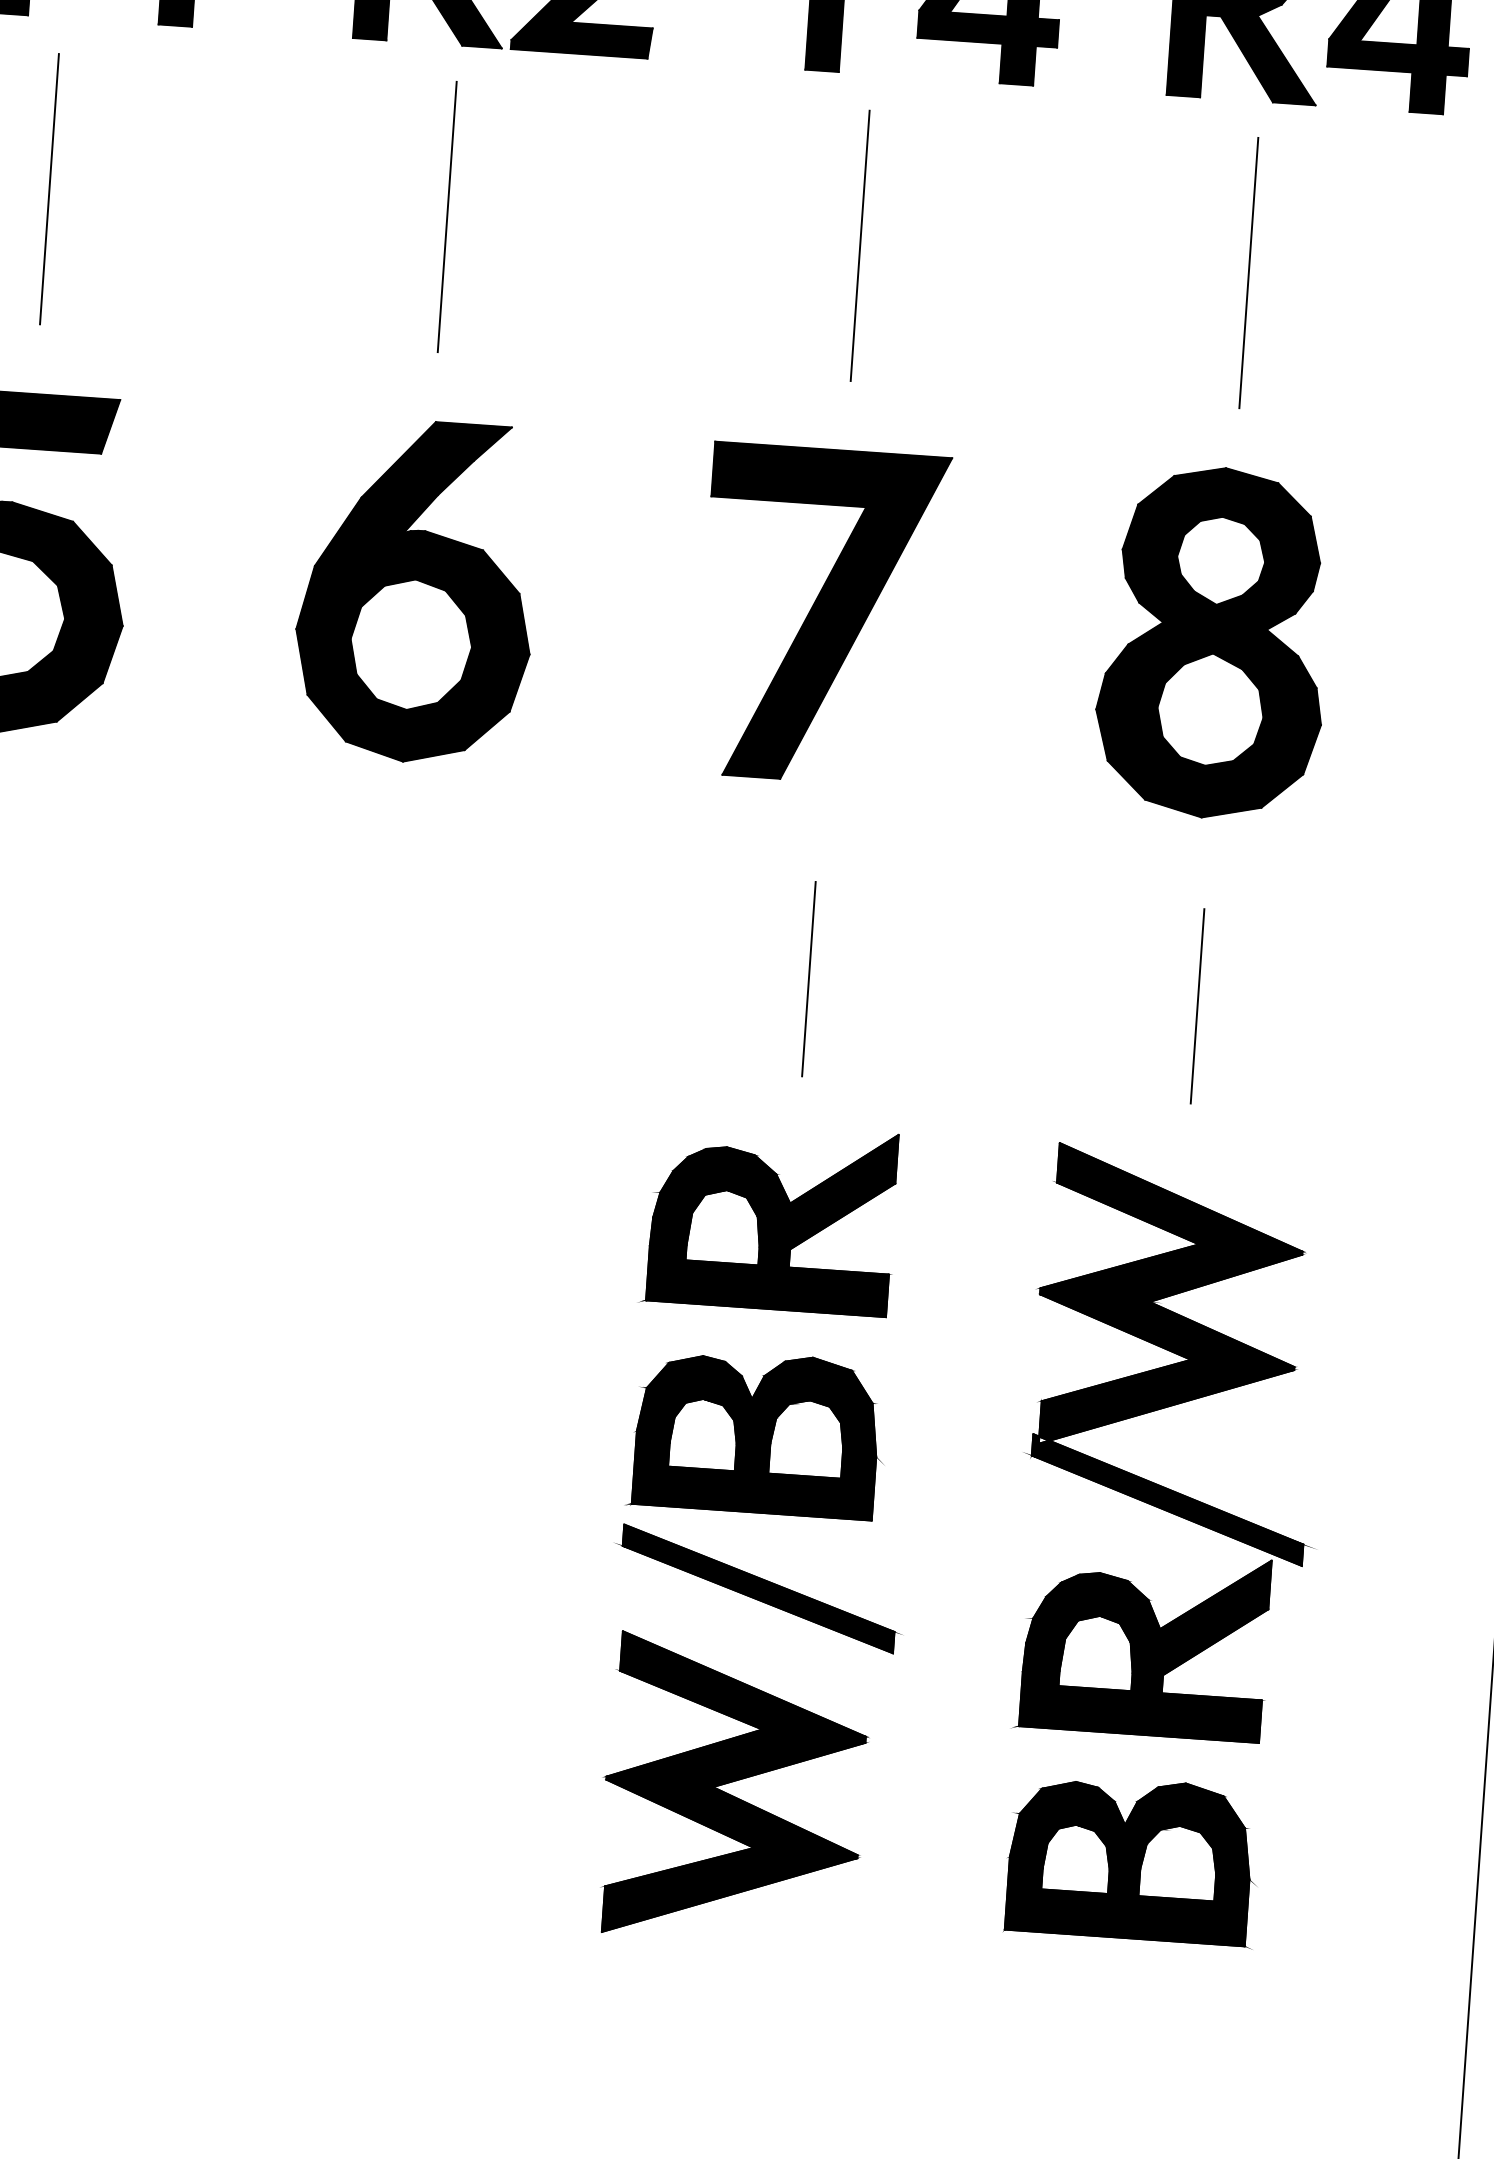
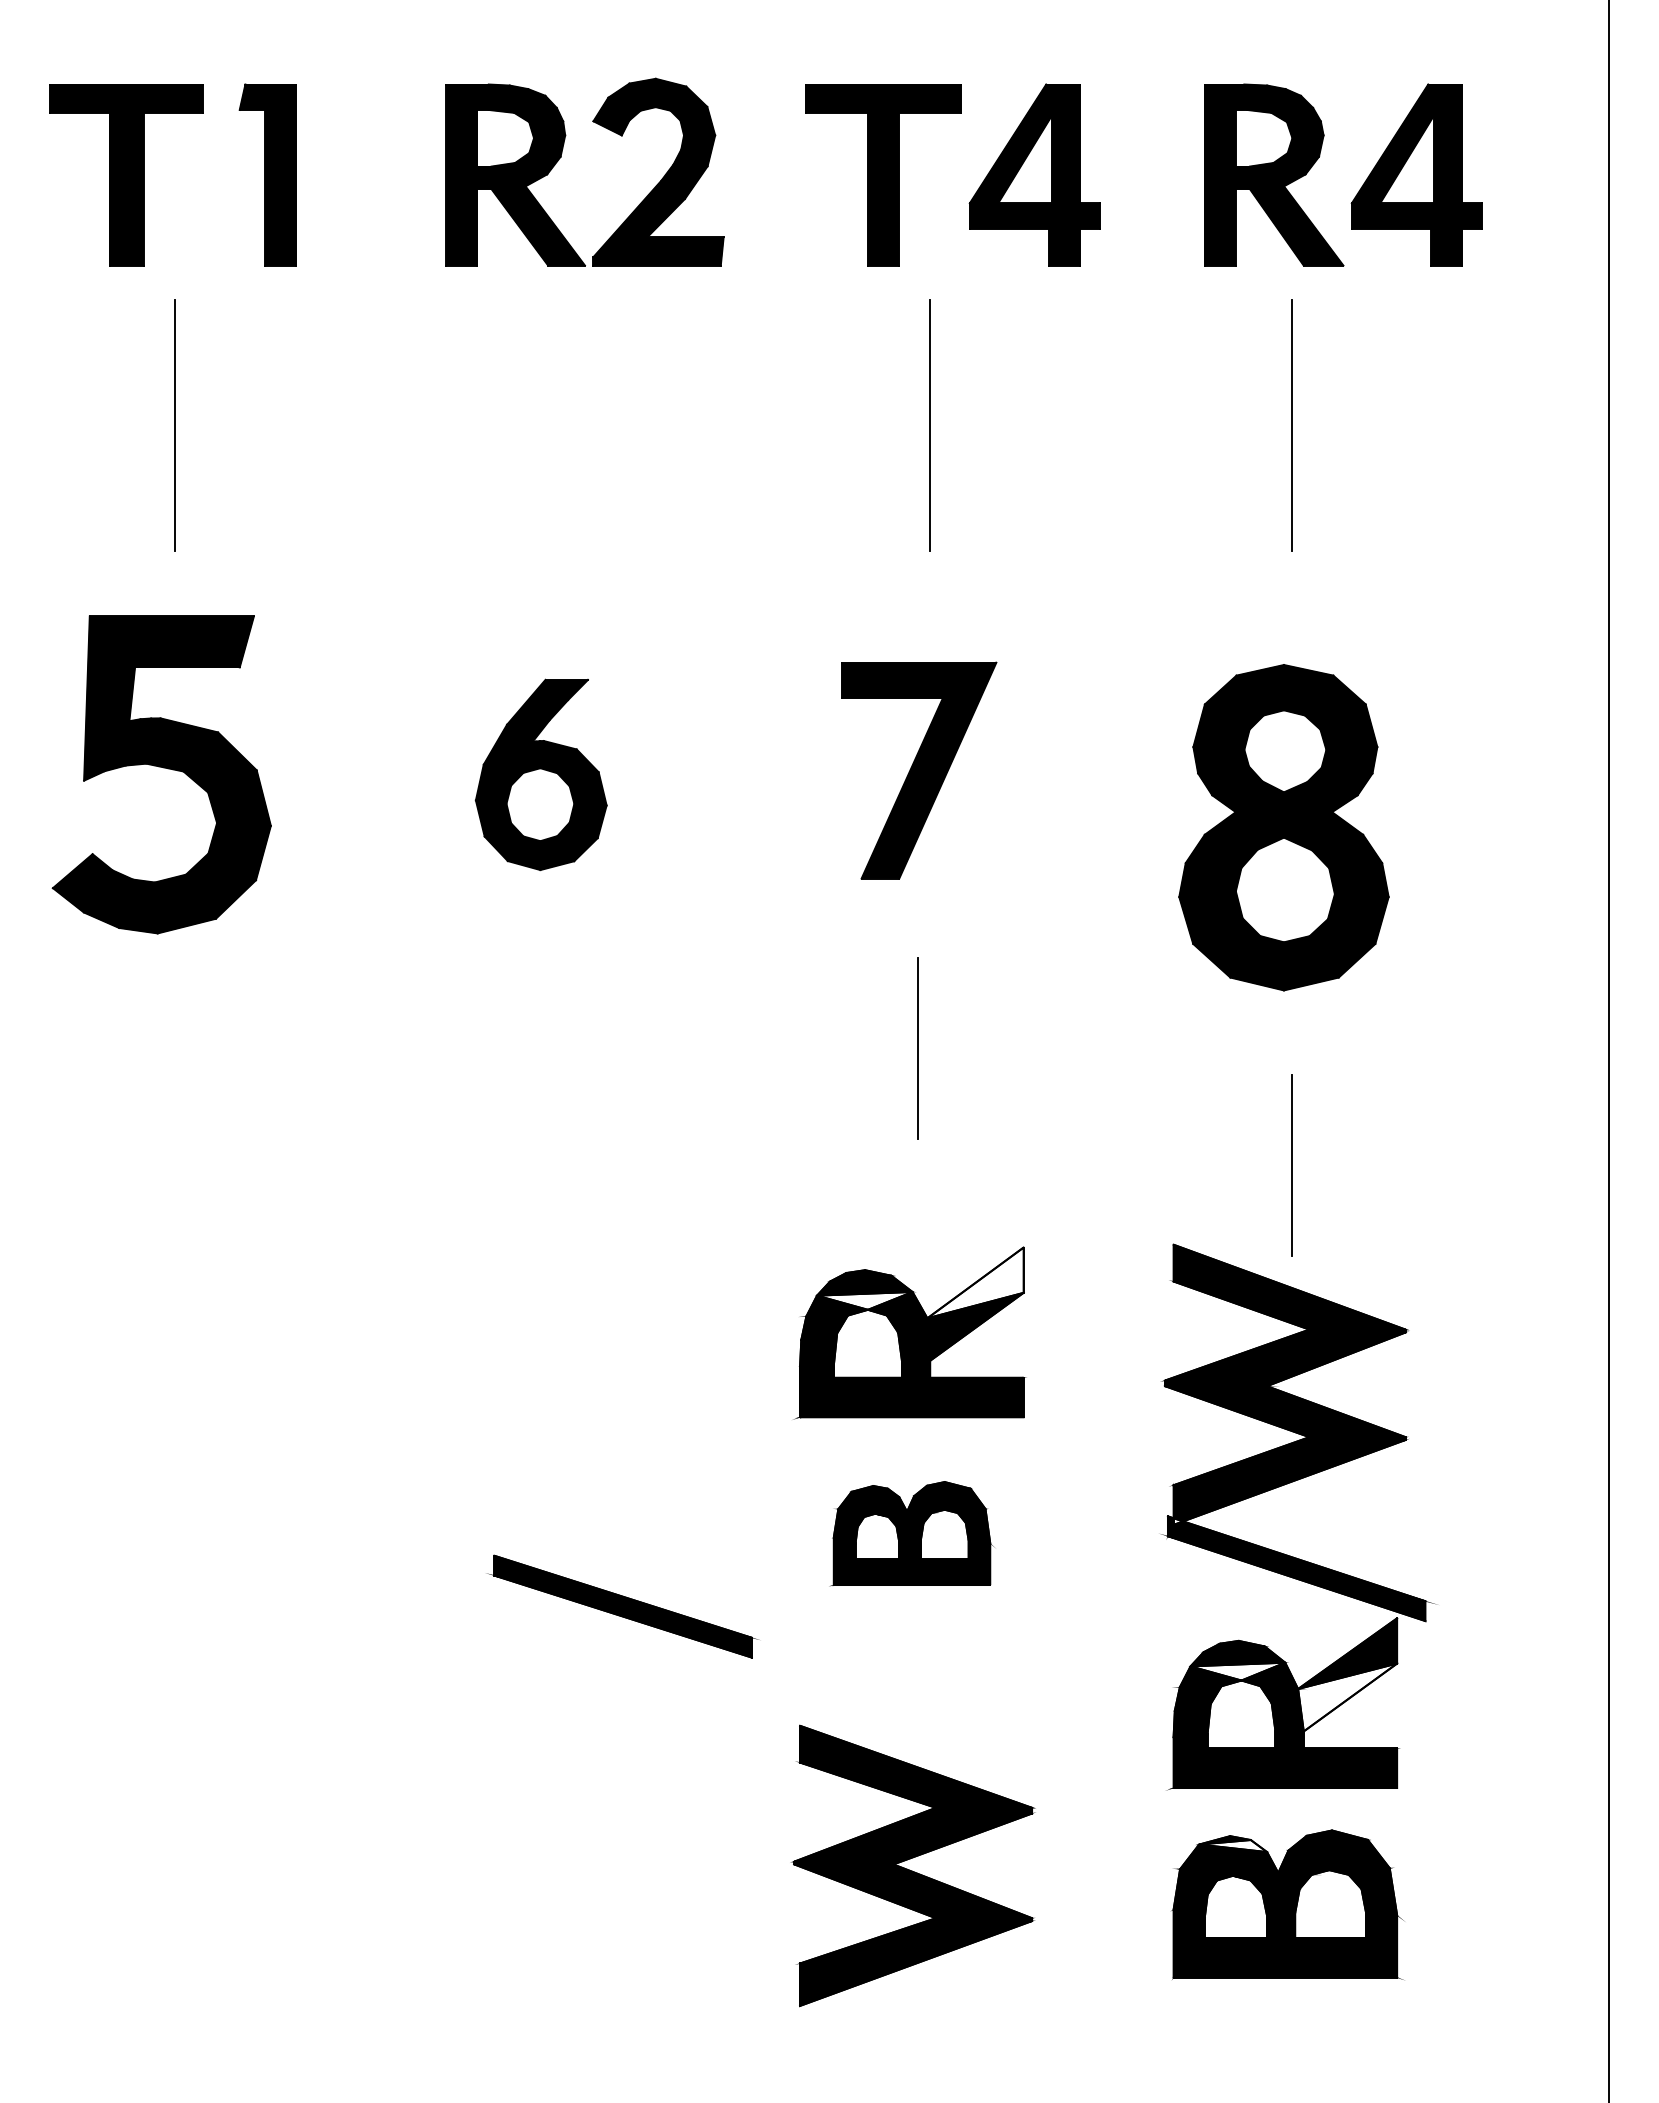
line: (446, 216) -> (544, 425), removed
part: (416, 591) -> (541, 774), size x0.6
part: (822, 615) -> (919, 770), size x0.7
part: (1213, 642) -> (1283, 827), moved
line: (808, 978) -> (917, 1048), moved
line: (1196, 1005) -> (1291, 1165), moved
fill: (844, 1168) -> (975, 1282), removed
fill: (723, 1179) -> (864, 1300), removed
part: (758, 1433) -> (912, 1533), size x0.7
part: (757, 1588) -> (622, 1606), moved
fill: (1096, 1605) -> (1237, 1671), removed
fill: (1212, 1642) -> (1347, 1697), removed
fill: (1078, 1793) -> (1233, 1846), removed

